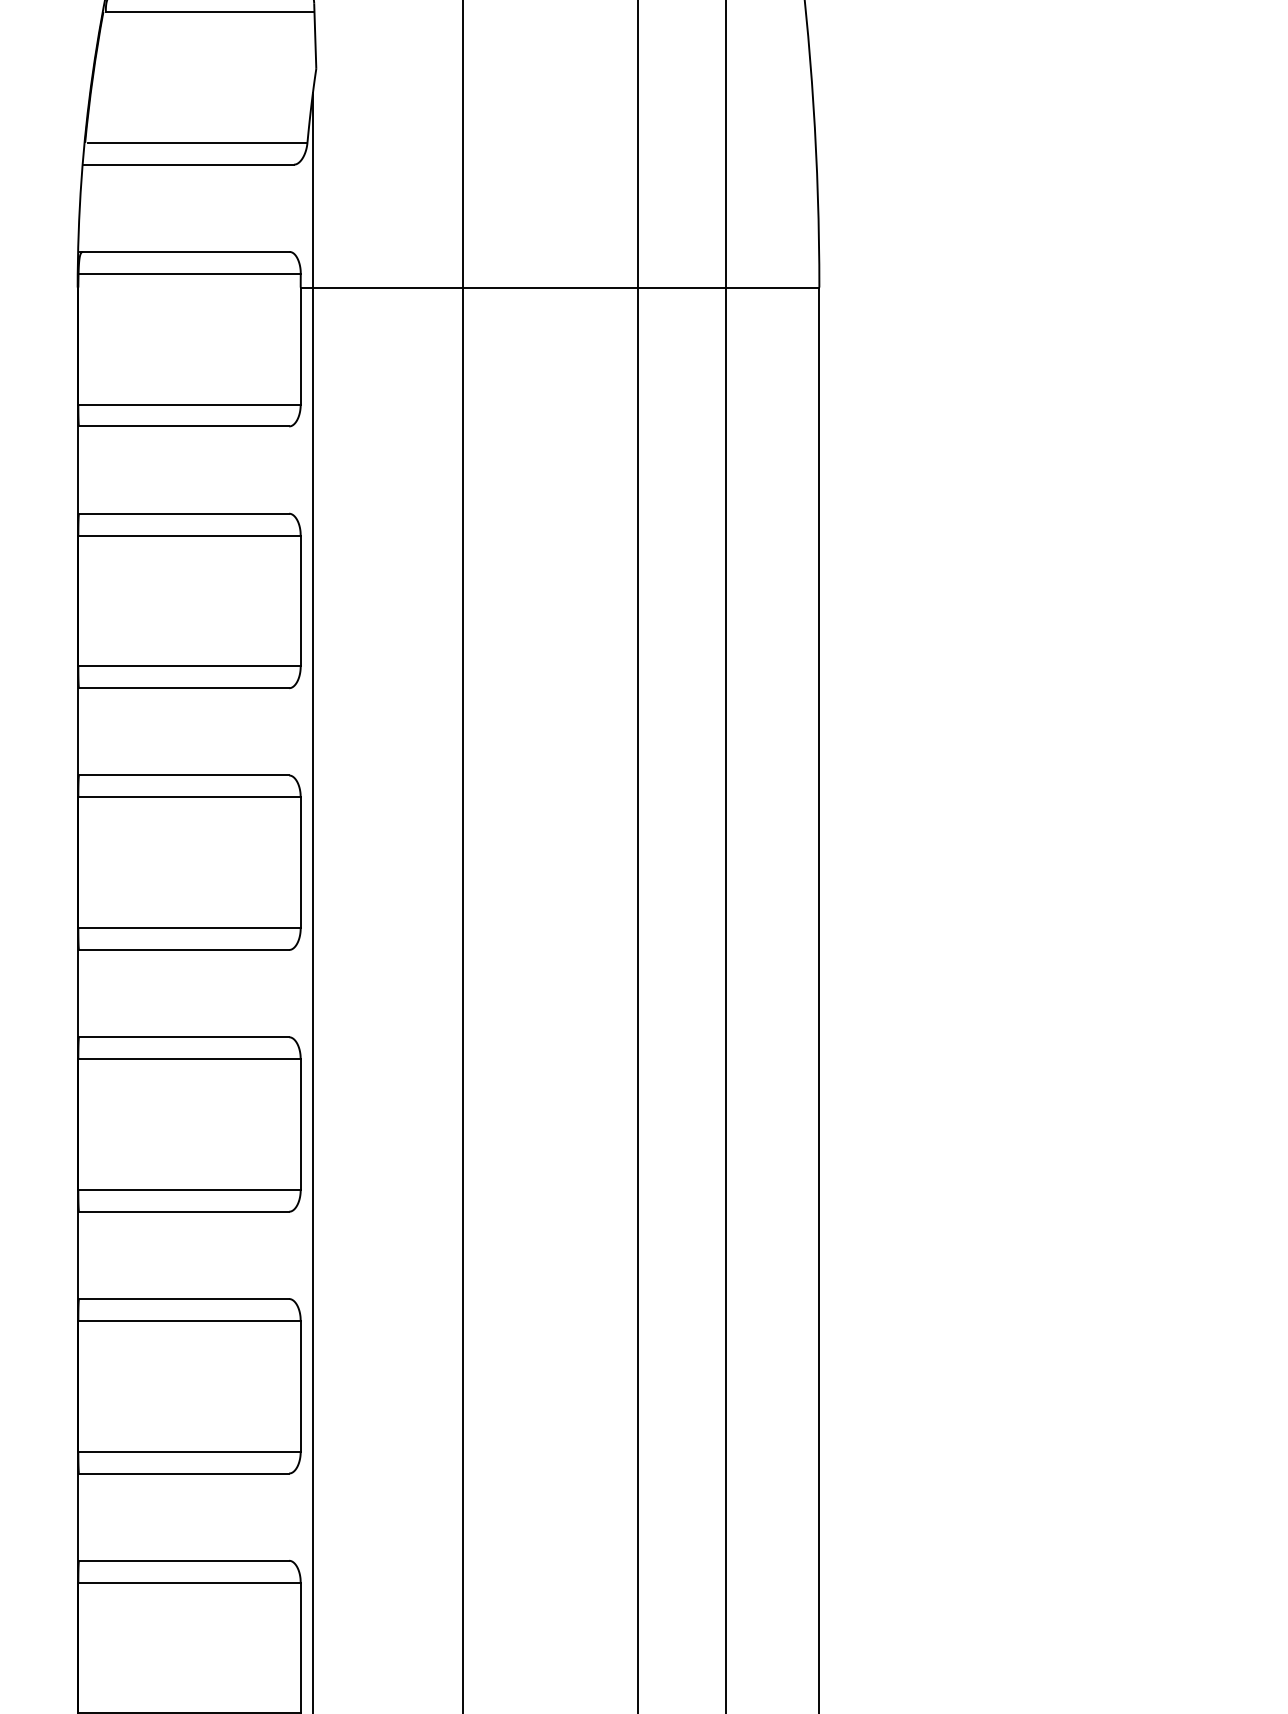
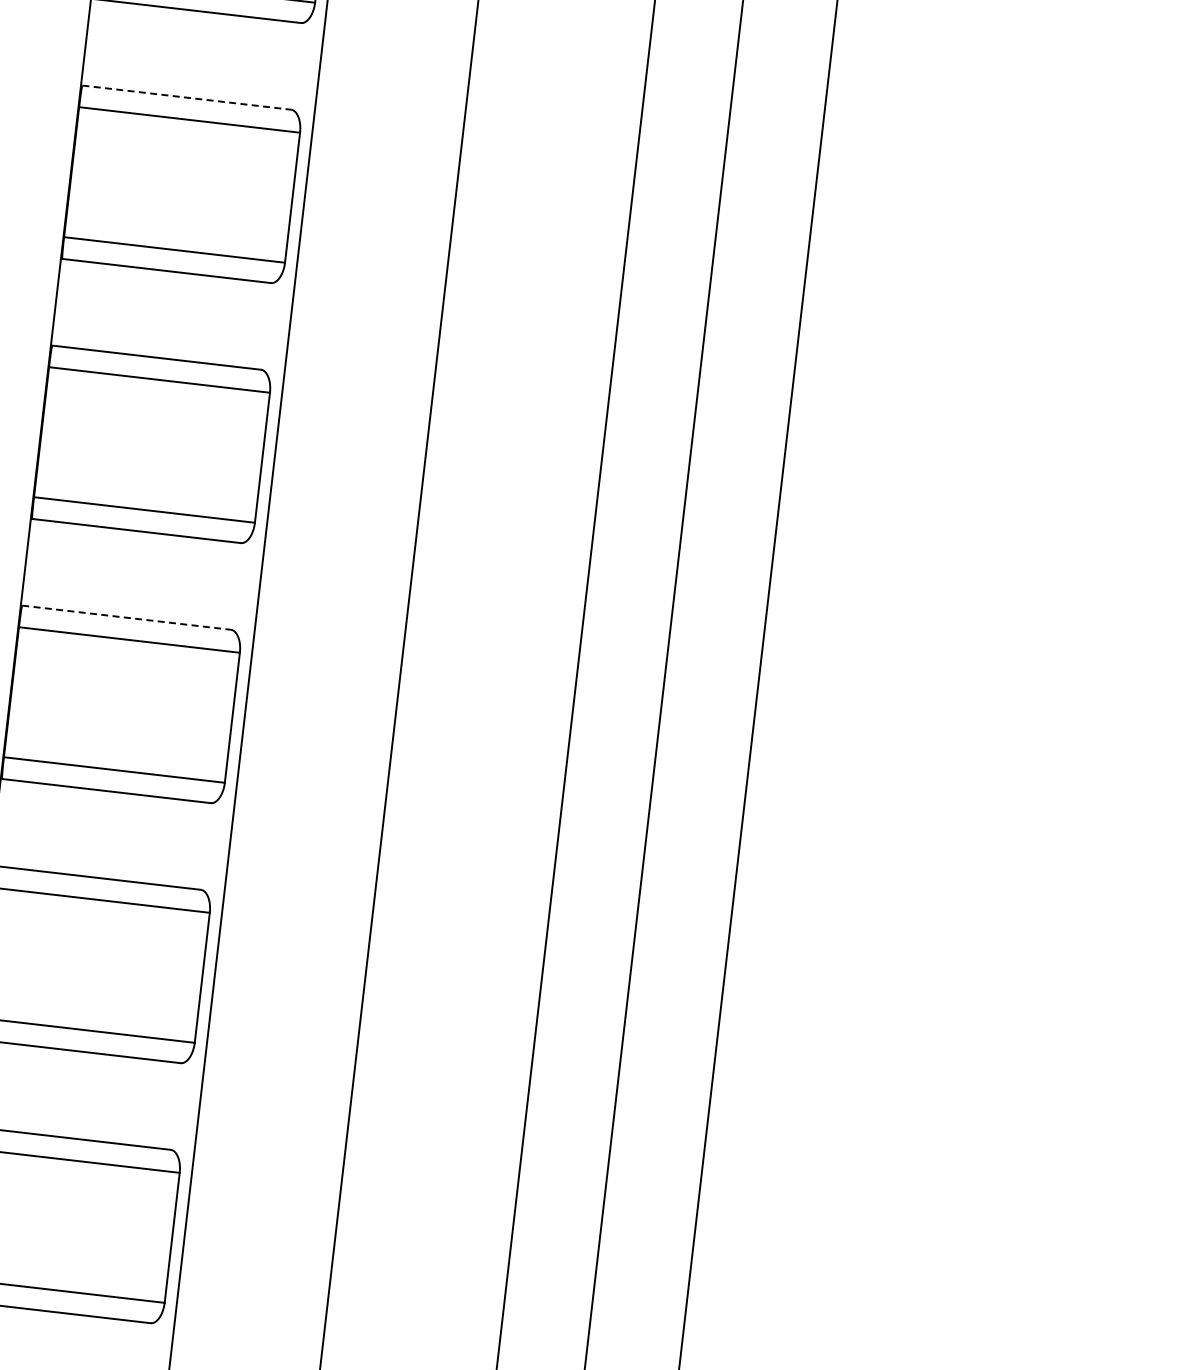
line: (184, 513) -> (187, 97), solid -> dashed
line: (184, 1037) -> (126, 618), solid -> dashed

